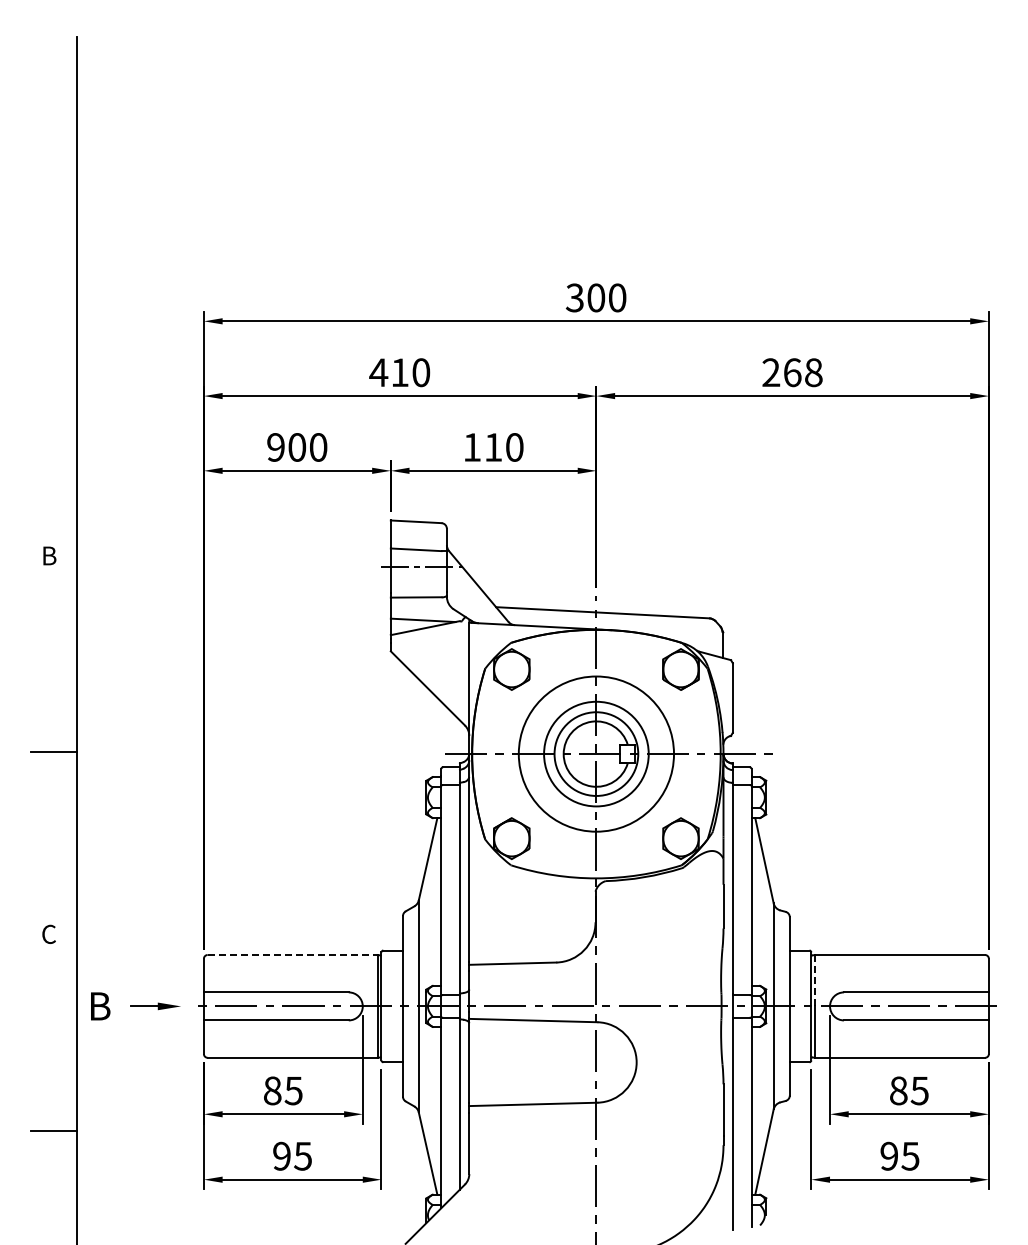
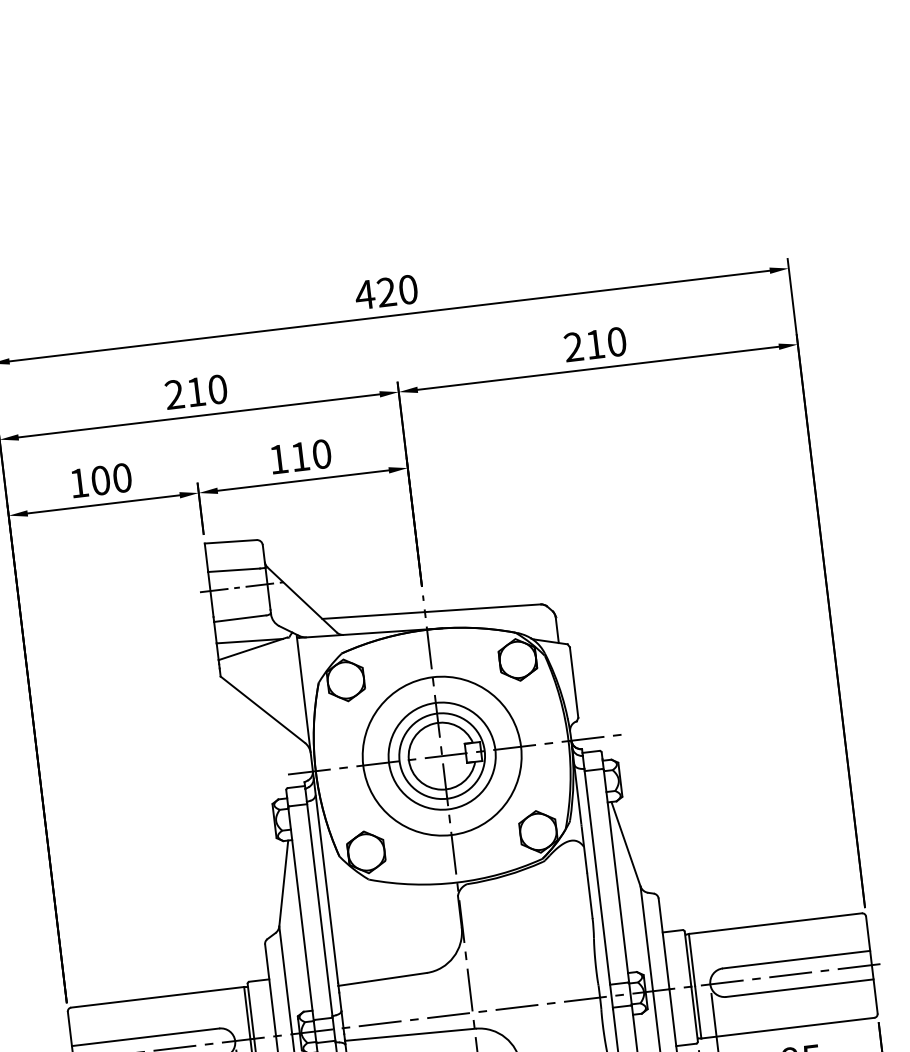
text: (585, 297) -> (375, 293), 300 -> 420
text: (378, 372) -> (174, 394), 410 -> 210
text: (803, 372) -> (606, 343), 268 -> 210
text: (275, 447) -> (78, 483), 900 -> 100
line: (293, 955) -> (158, 997), dashed -> solid
line: (815, 980) -> (692, 959), dashed -> solid

